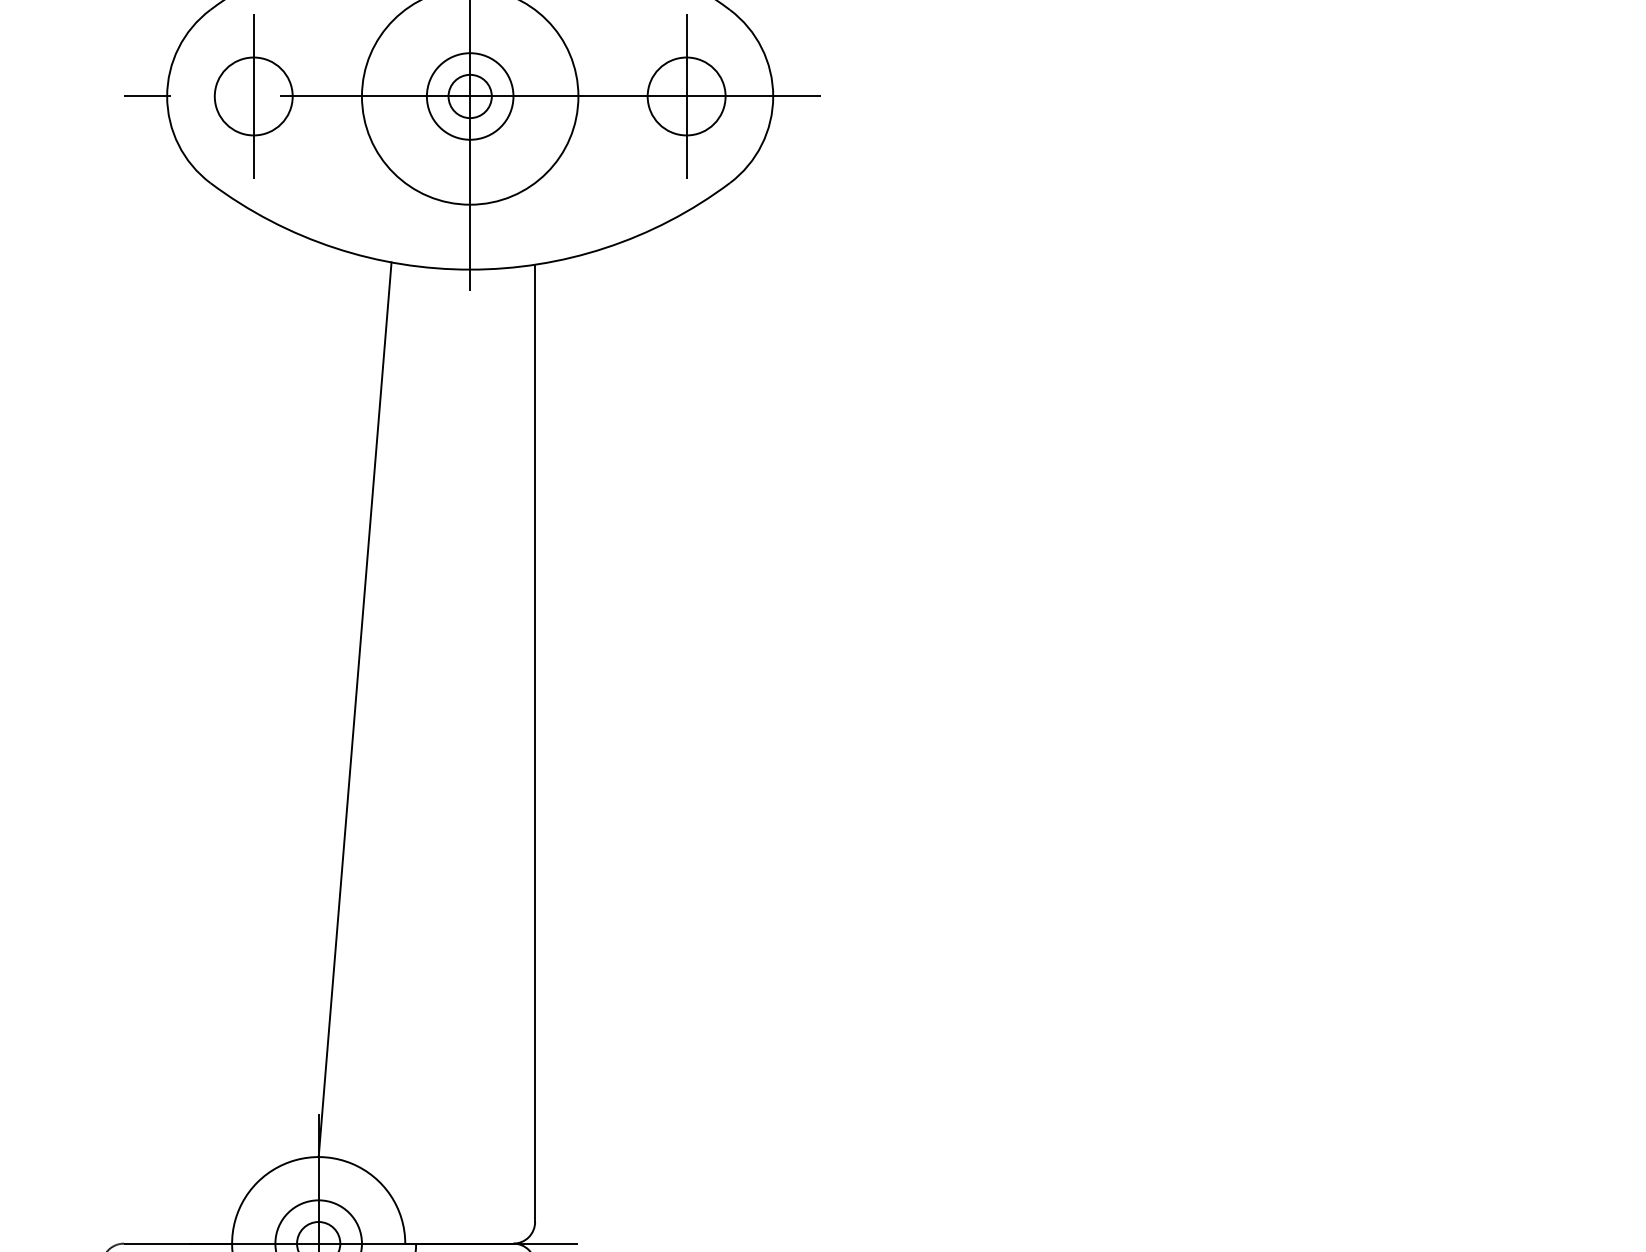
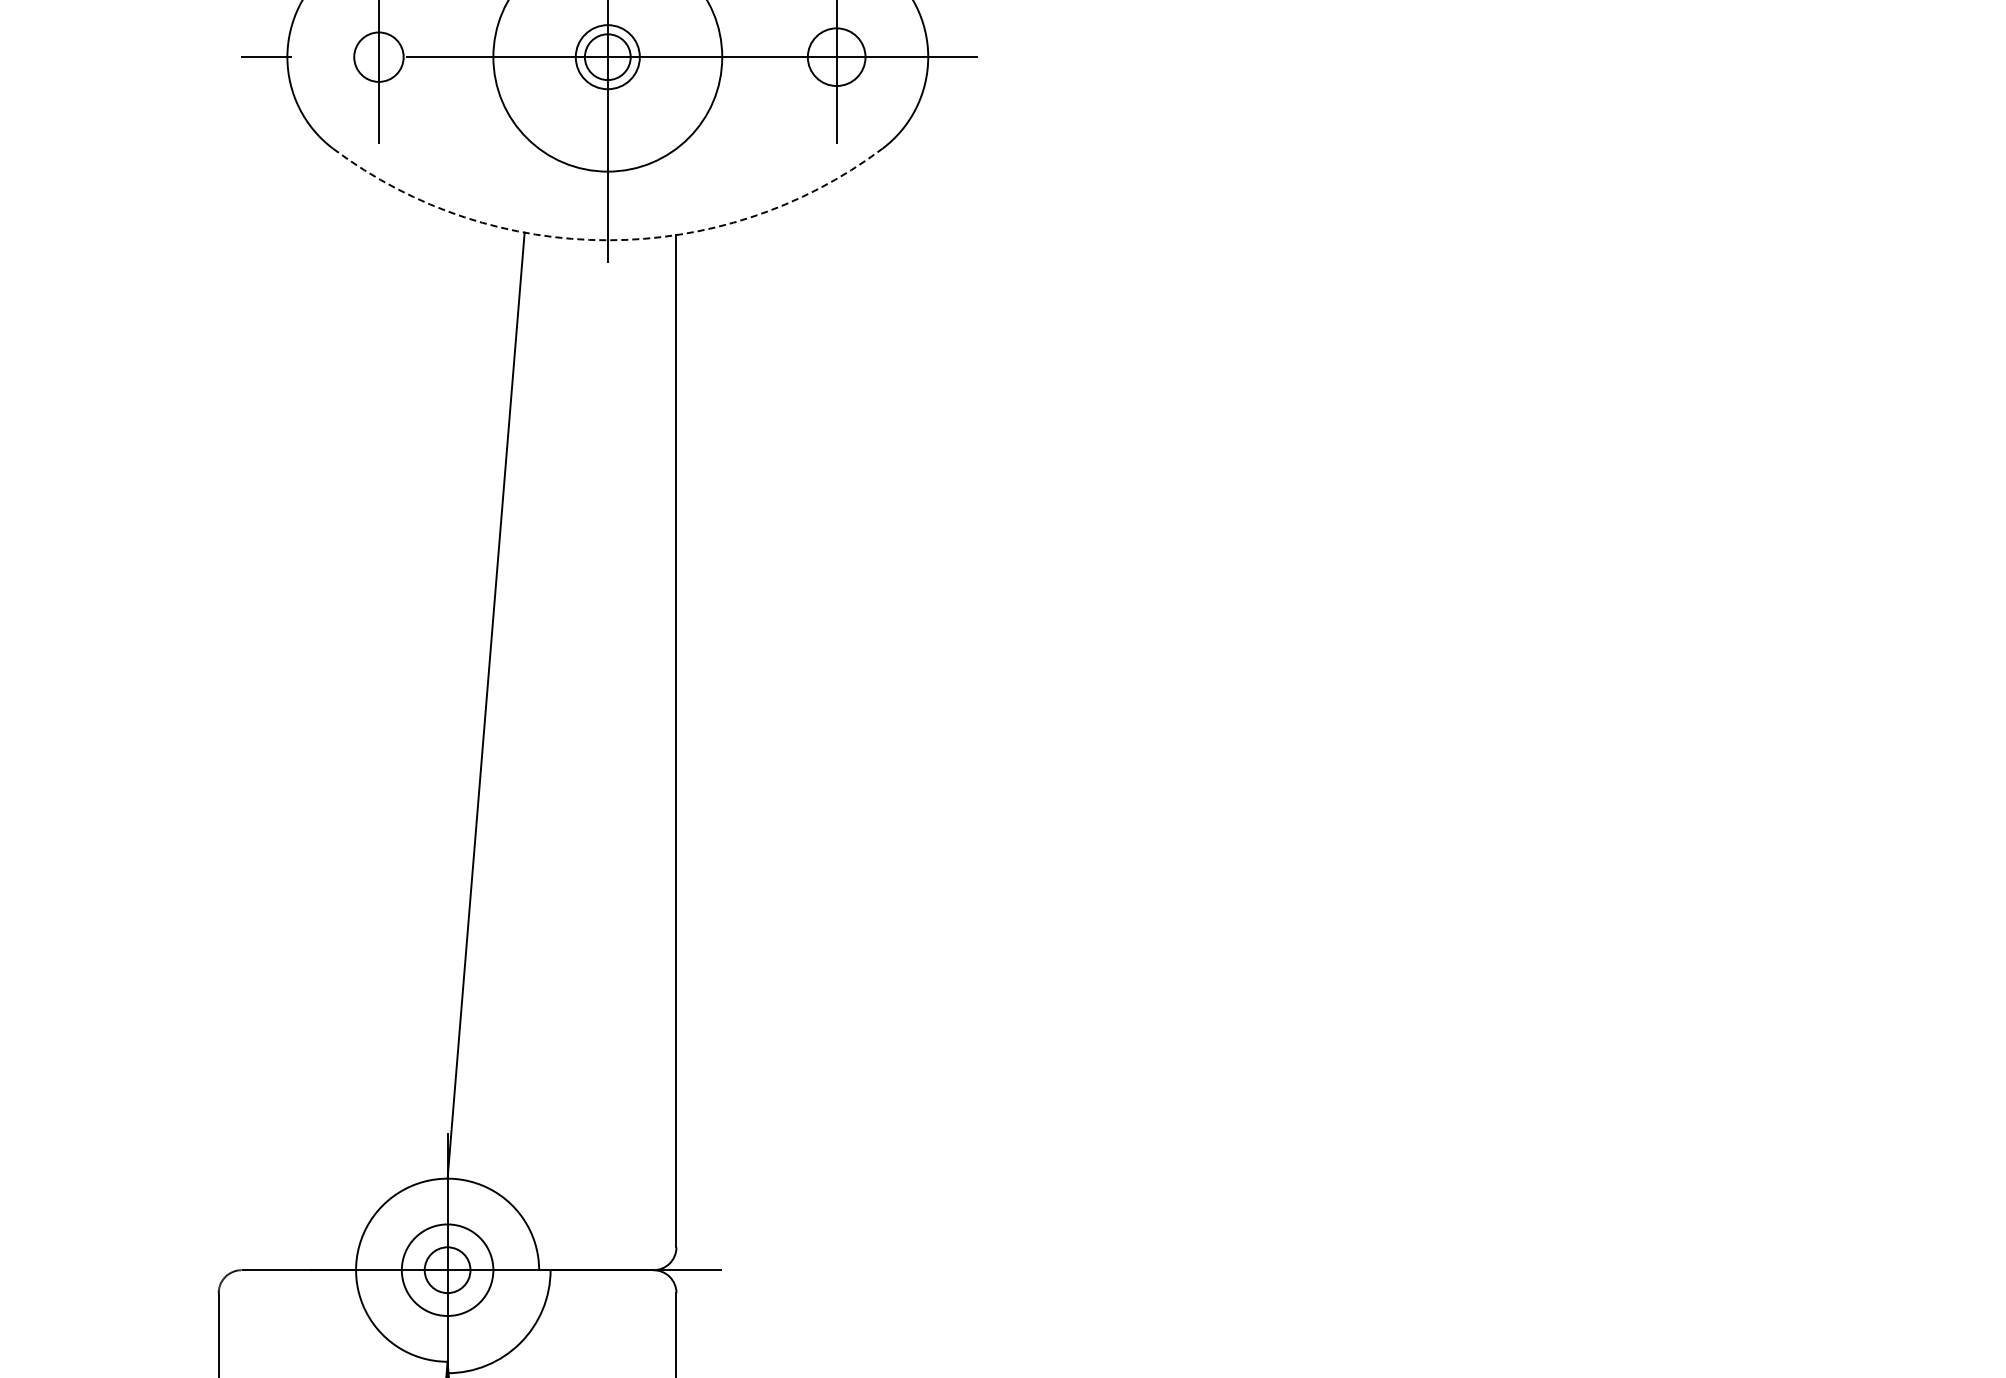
circle: (469, 95) -> (607, 56), size x0.7
circle: (253, 96) -> (378, 57), size x0.6
circle: (686, 96) -> (836, 57), size x0.7
arc: (469, 269) -> (607, 240), solid -> dashed

